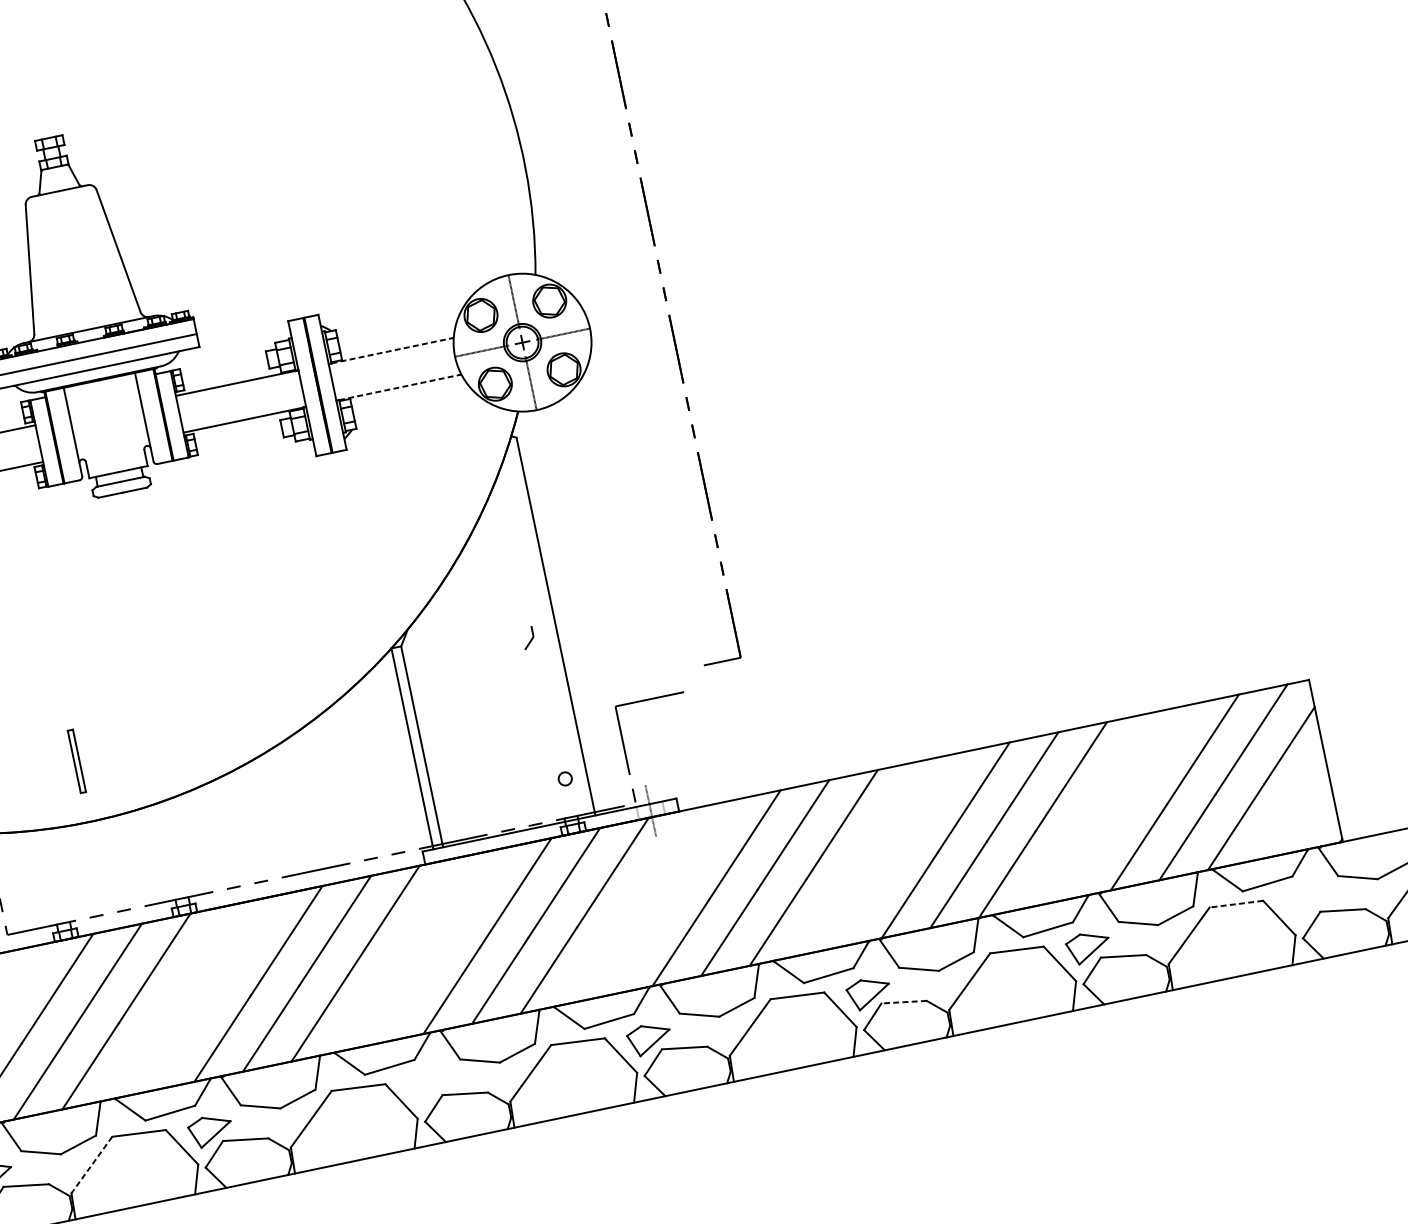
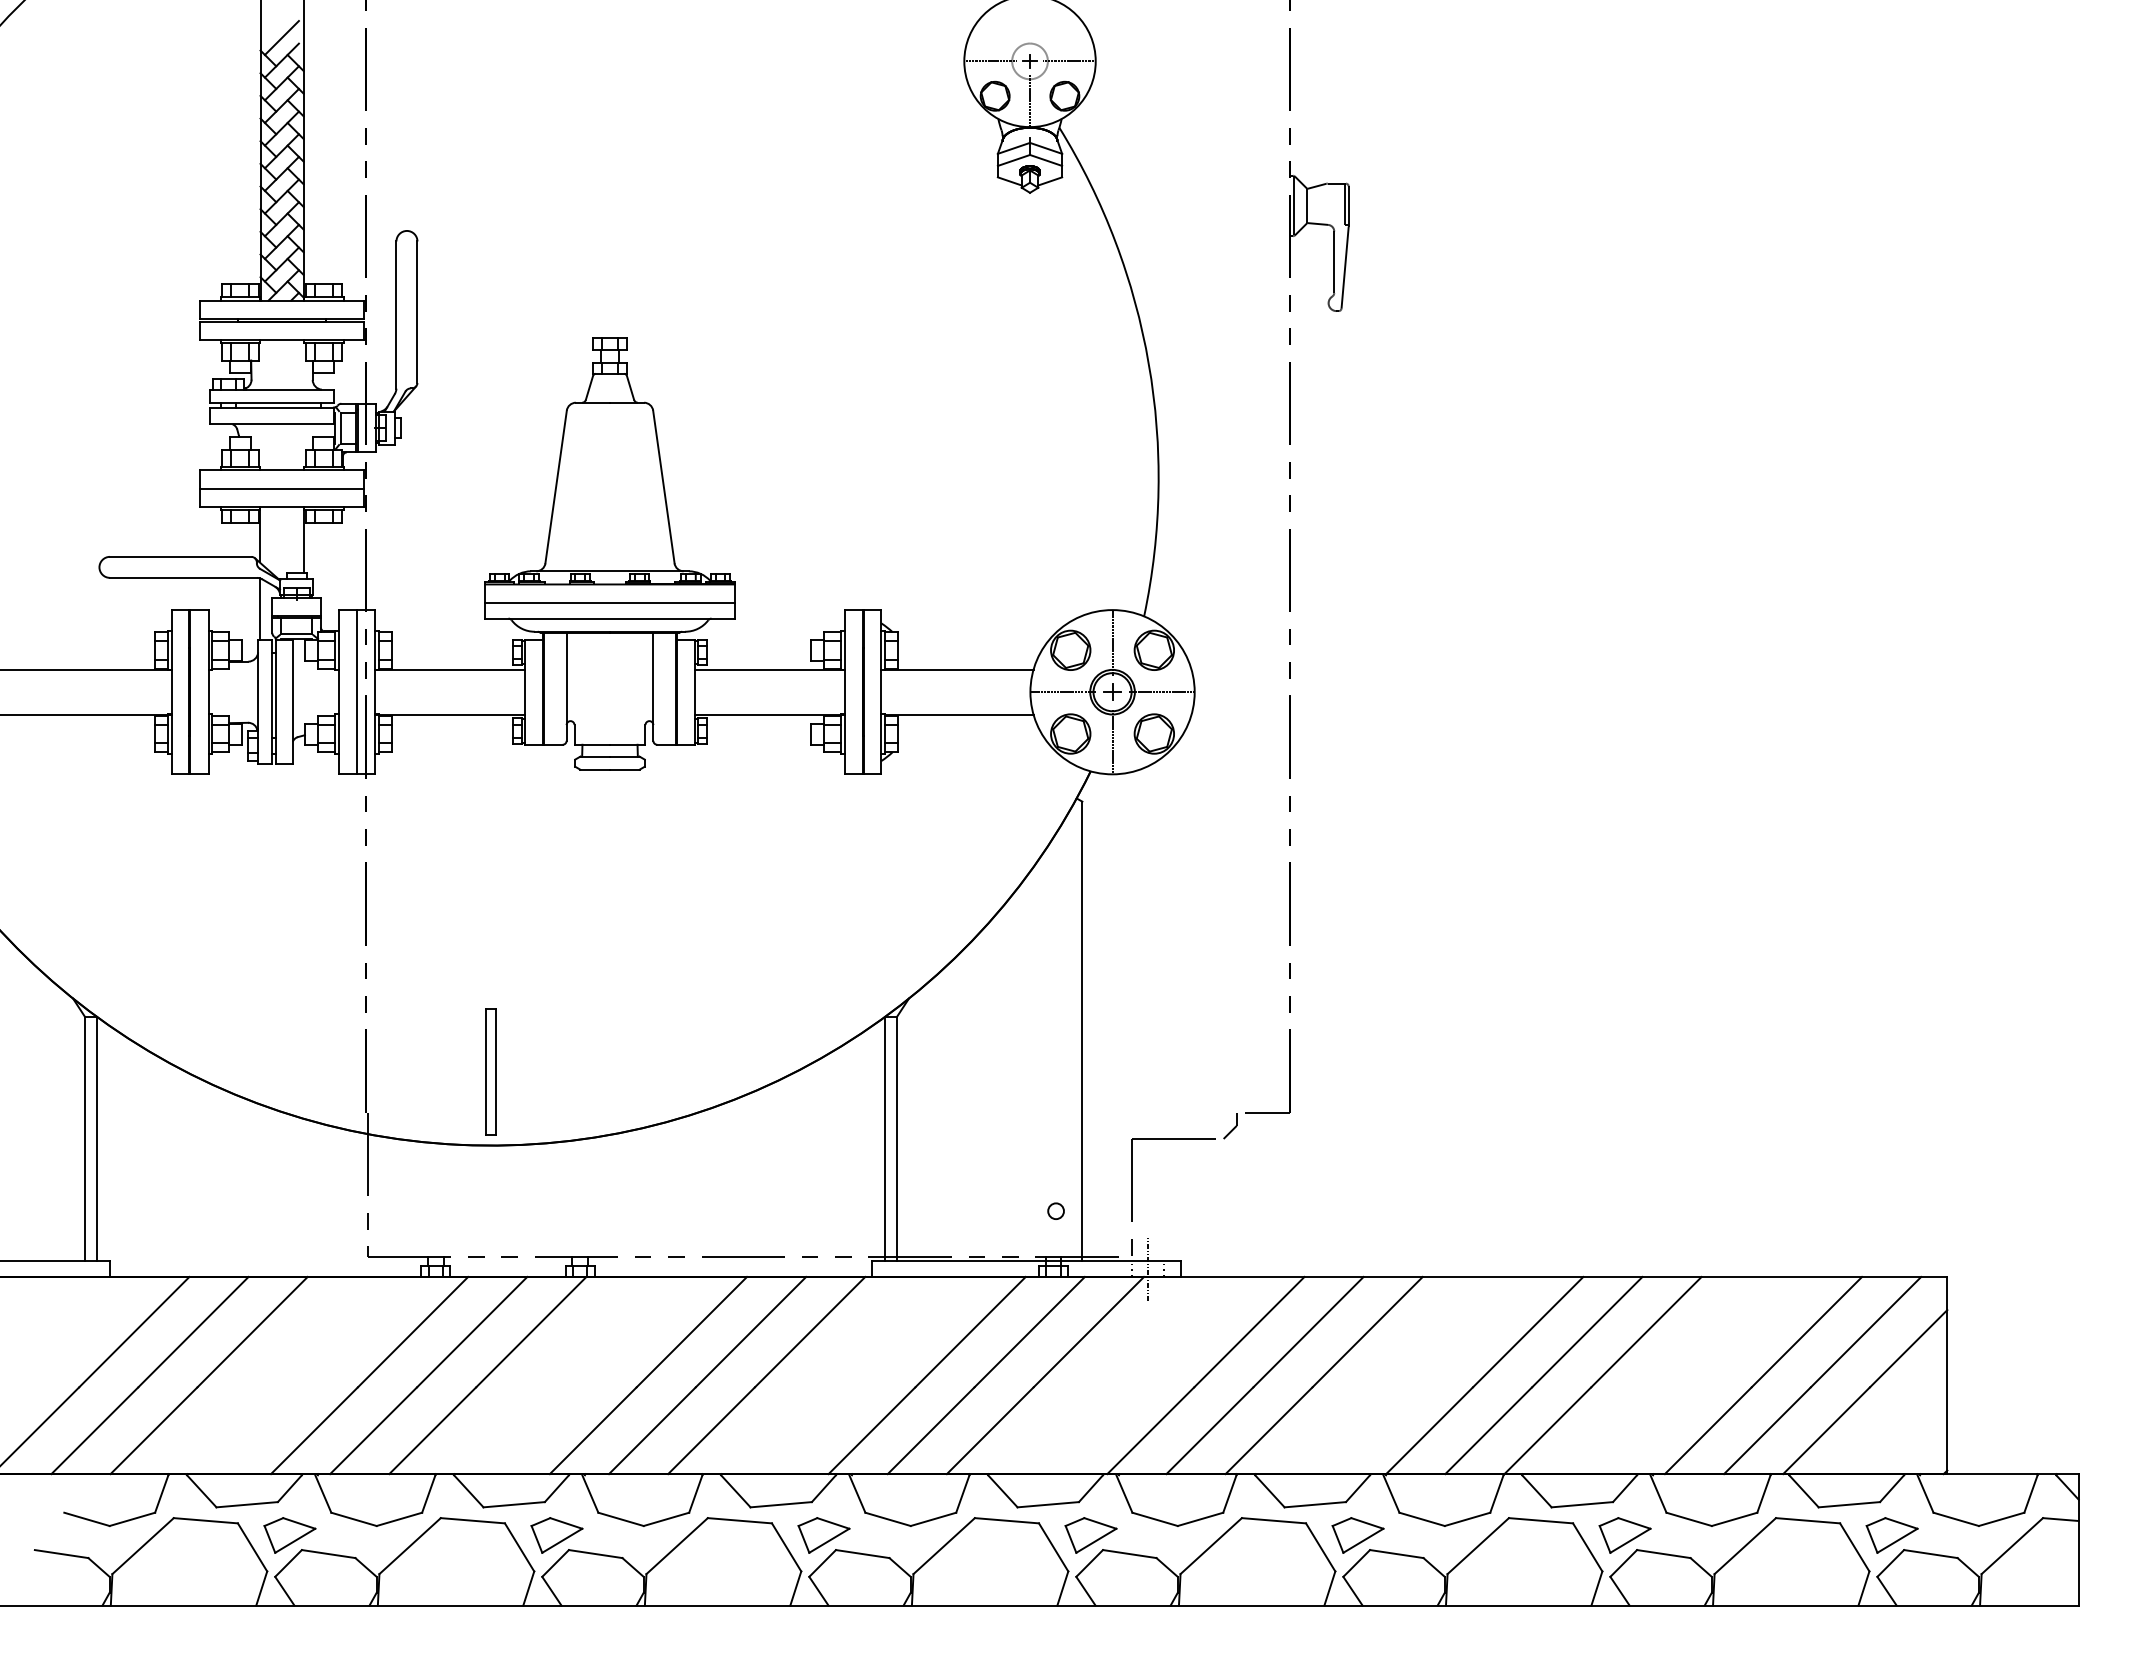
line: (392, 350) -> (959, 669), dashed -> solid
line: (400, 387) -> (959, 714), dashed -> solid
part: (528, 638) -> (1230, 1126), moved
part: (76, 761) -> (490, 1071), size x1.67
part: (1307, 901) -> (1891, 1535), added
line: (1235, 904) -> (1807, 1520), dashed -> solid
line: (903, 1001) -> (1396, 1553), dashed -> solid
part: (429, 1085) -> (823, 1535), added
line: (92, 1165) -> (410, 1546), dashed -> solid

